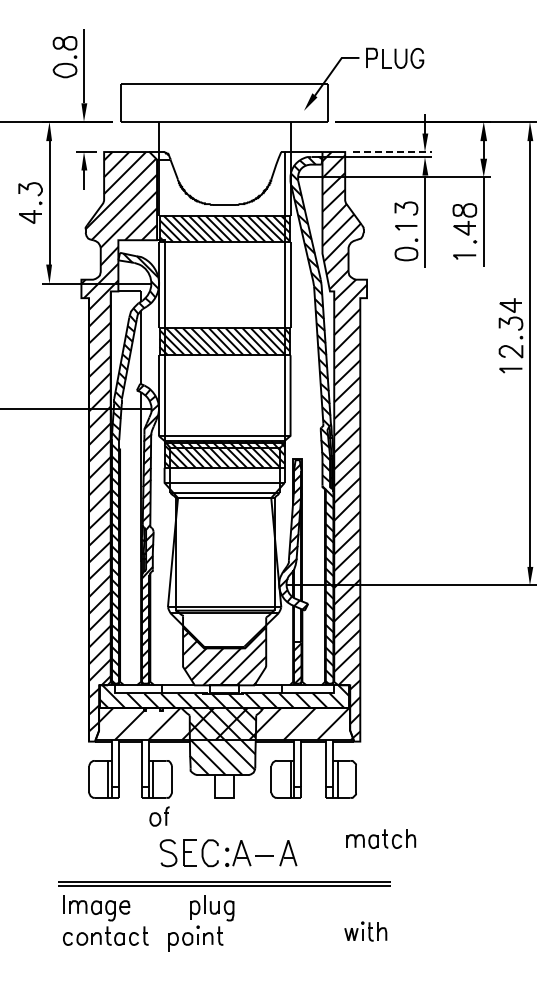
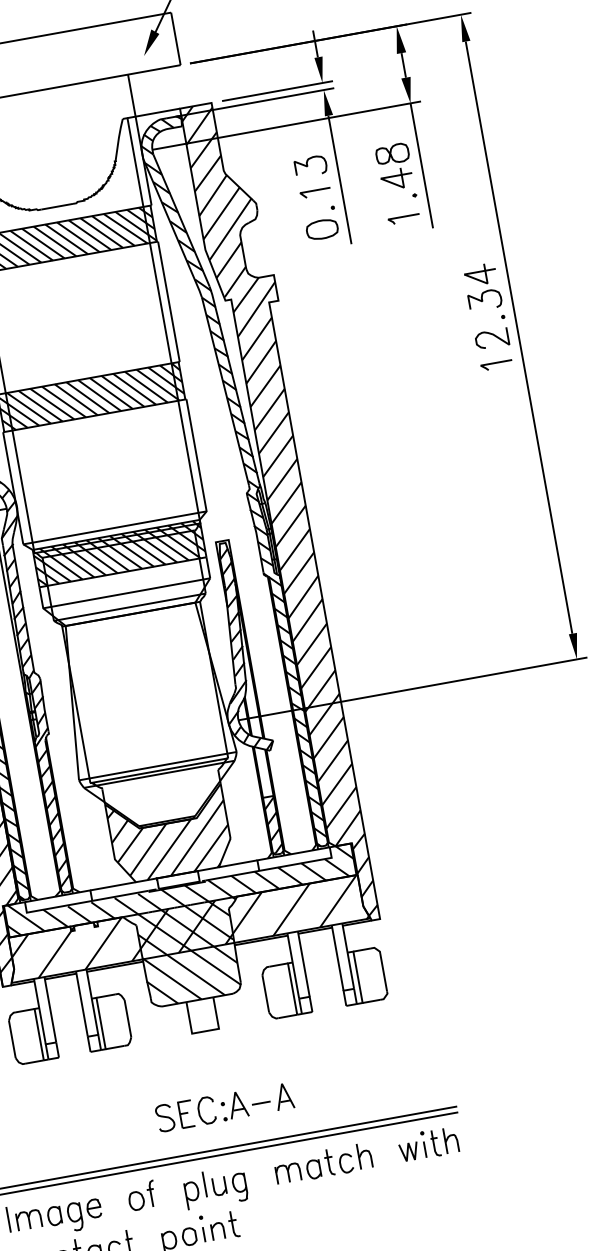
line: (392, 152) -> (277, 91), dashed -> solid
part: (159, 816) -> (141, 1195), moved
part: (381, 838) -> (323, 1163), moved
part: (228, 853) -> (224, 1107), size x0.71
part: (365, 931) -> (428, 1144), moved

